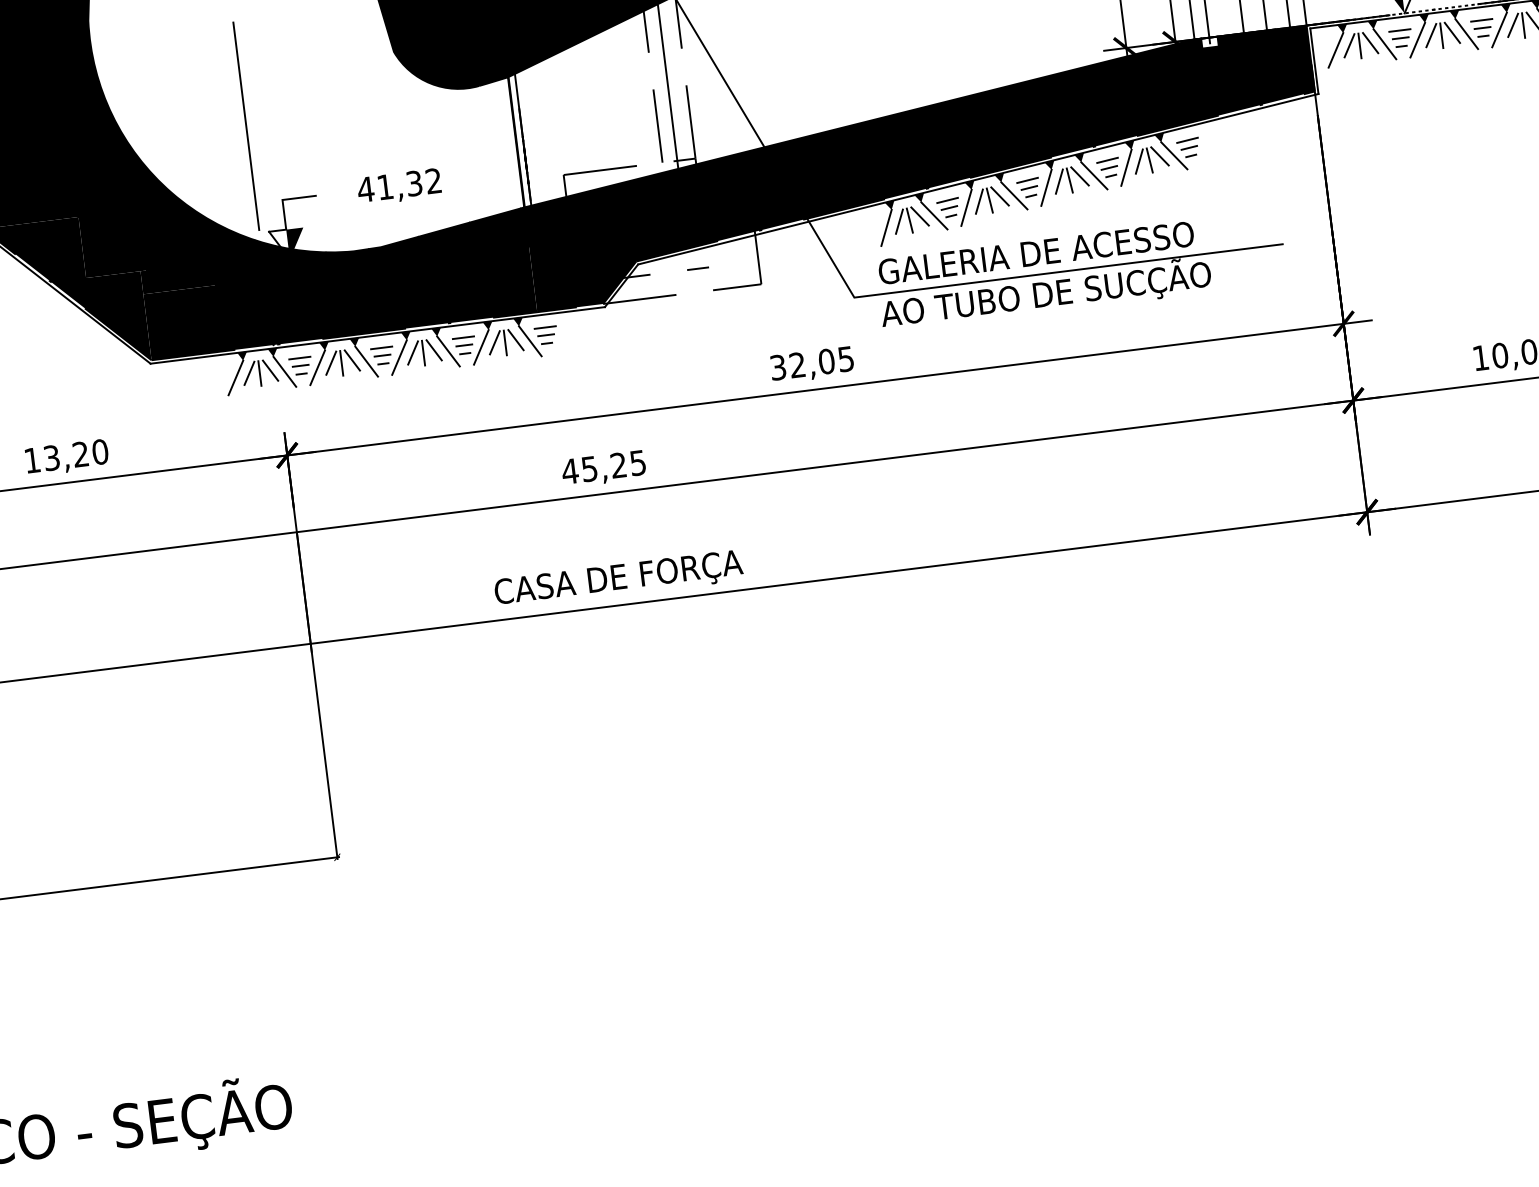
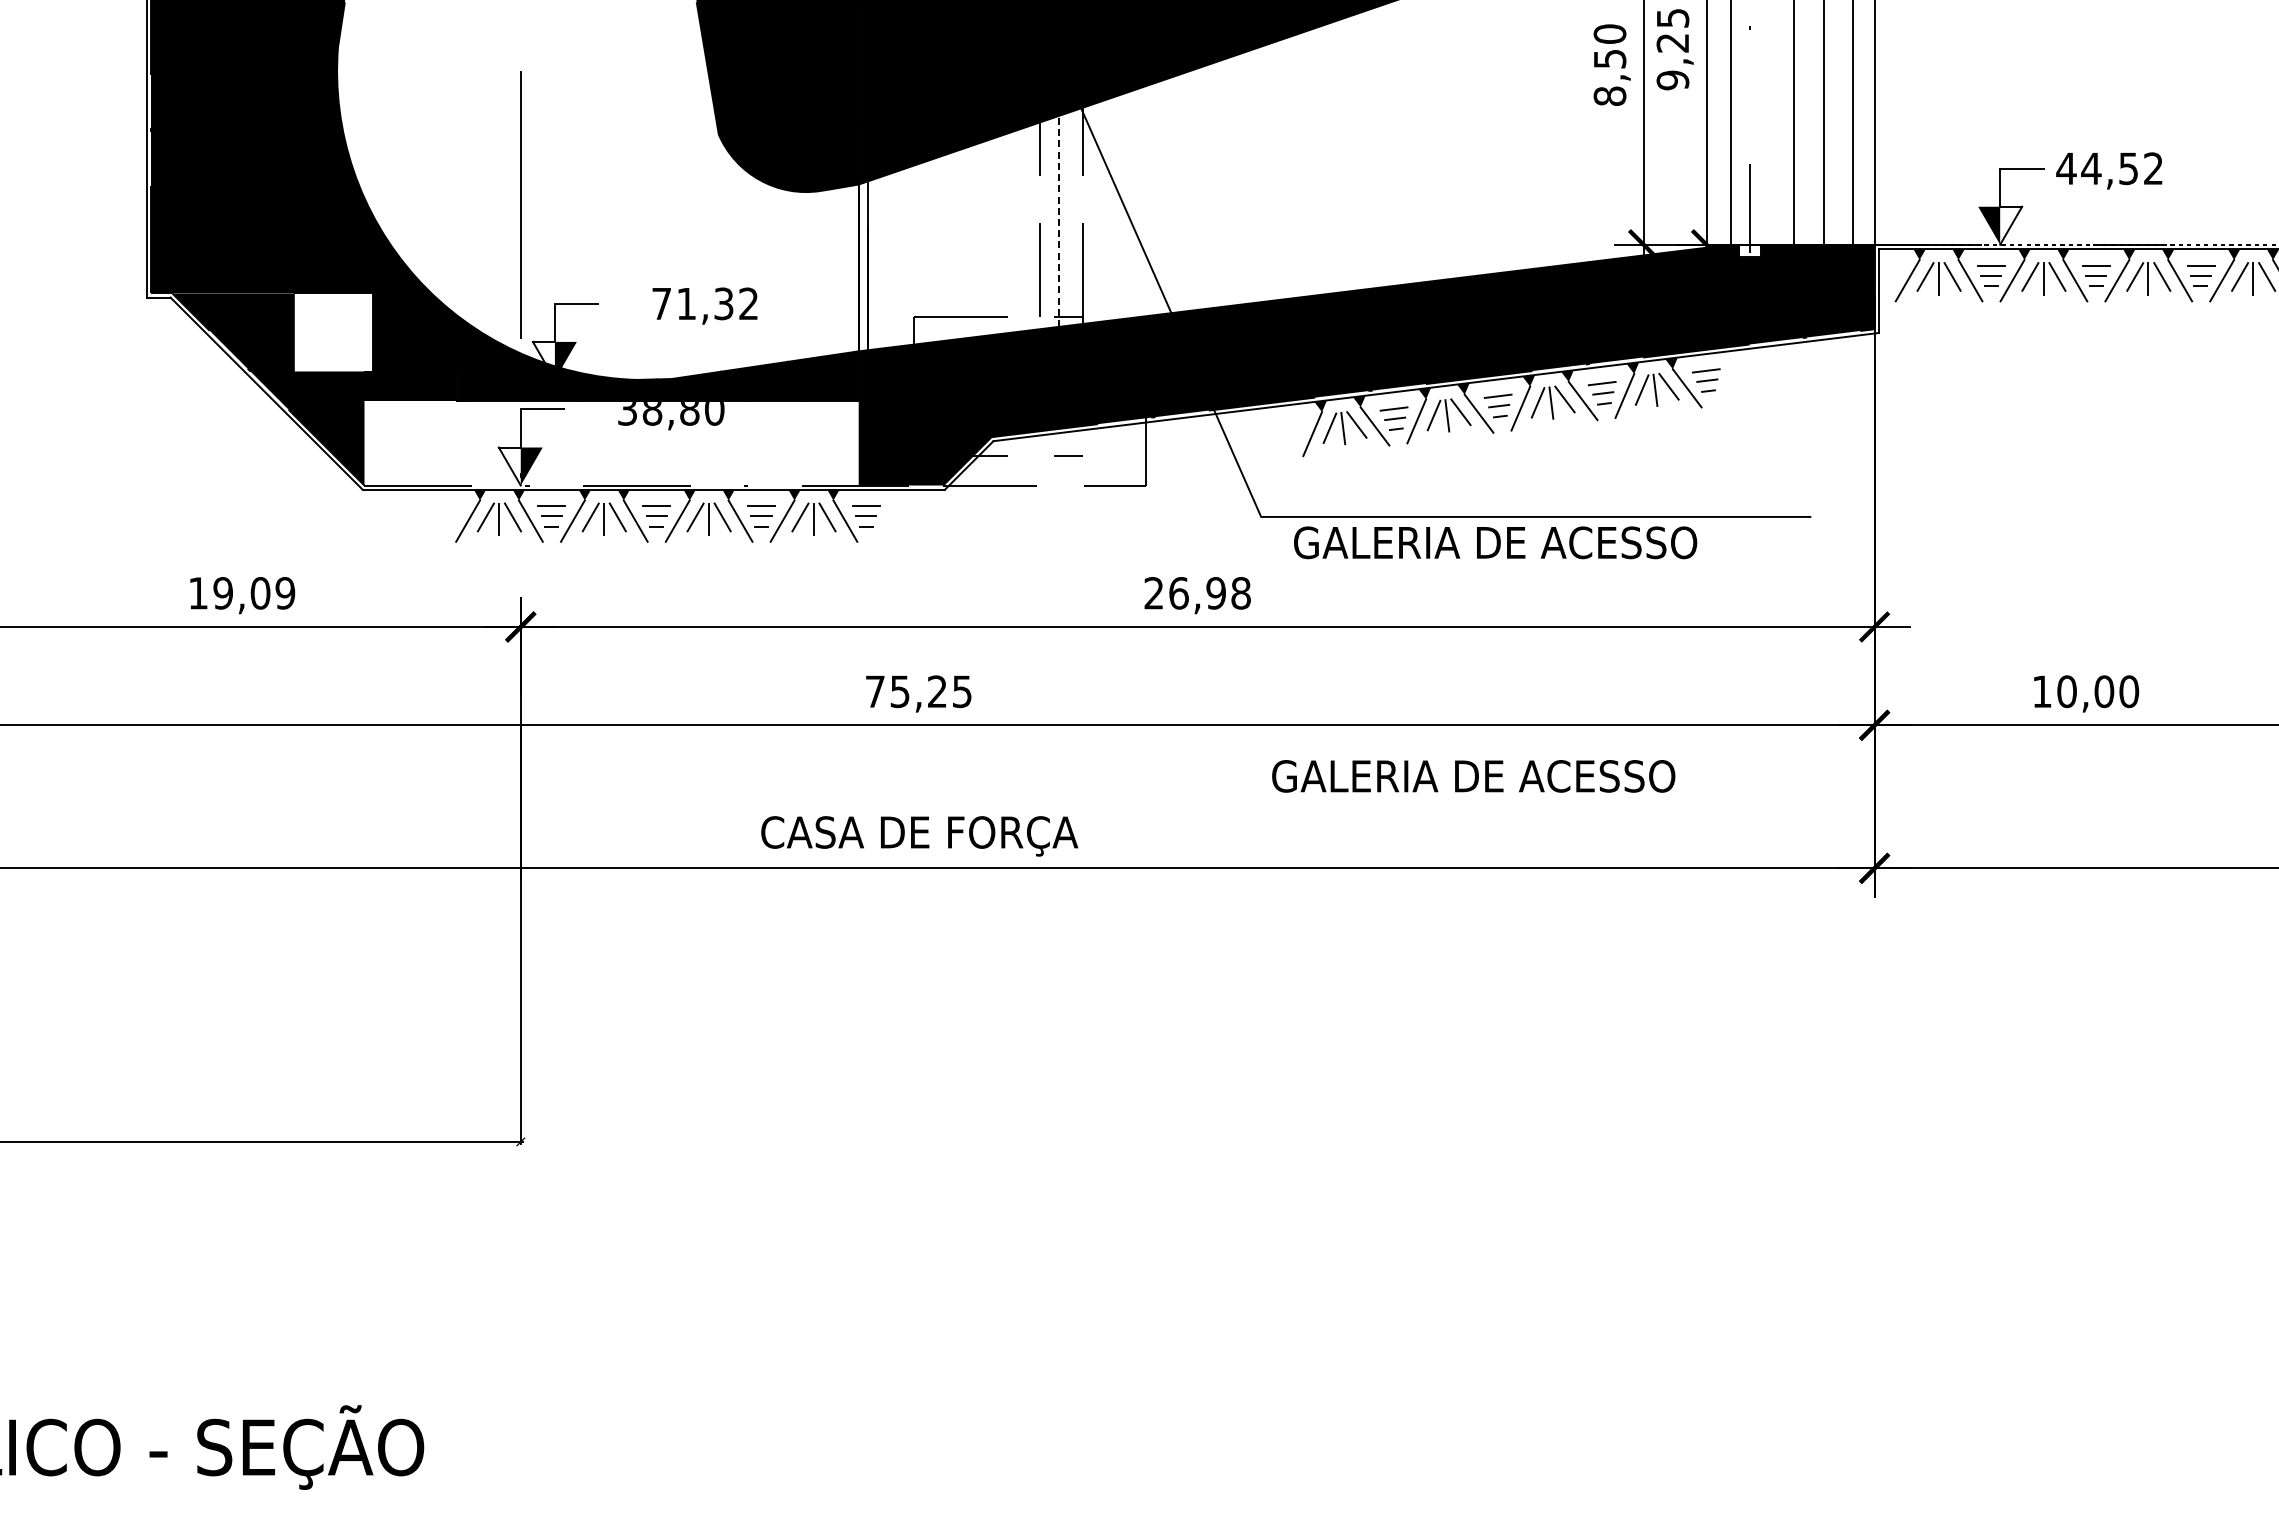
line: (668, 86) -> (1059, 221), solid -> dashed
text: (365, 189) -> (661, 303), 41,32 -> 71,32
fill: (112, 243) -> (333, 332), removed
text: (1036, 253) -> (1473, 776), moved
text: (1045, 293) -> (1503, 542), AO TUBO DE SUCÇÃO -> GALERIA DE ACESSO
fill: (340, 303) -> (611, 443), removed
text: (812, 363) -> (1197, 593), 32,05 -> 26,98
text: (76, 455) -> (254, 593), 13,20 -> 19,09
text: (569, 471) -> (874, 691), 45,25 -> 75,25

